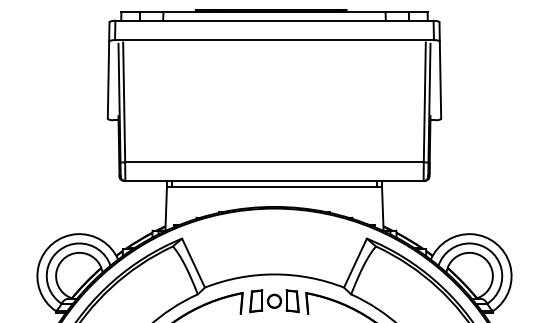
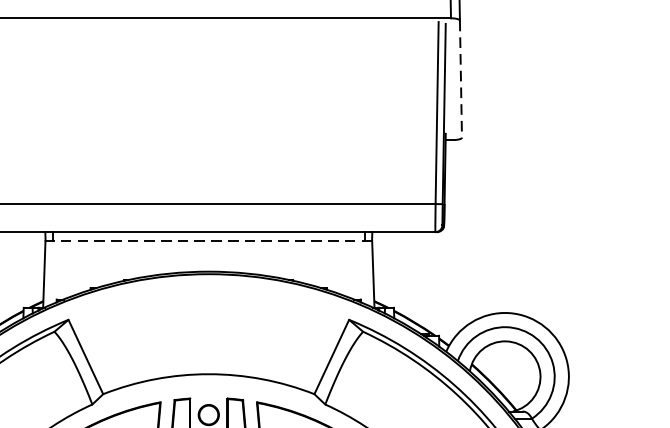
line: (440, 80) -> (460, 79), solid -> dashed
line: (274, 186) -> (208, 240), solid -> dashed

